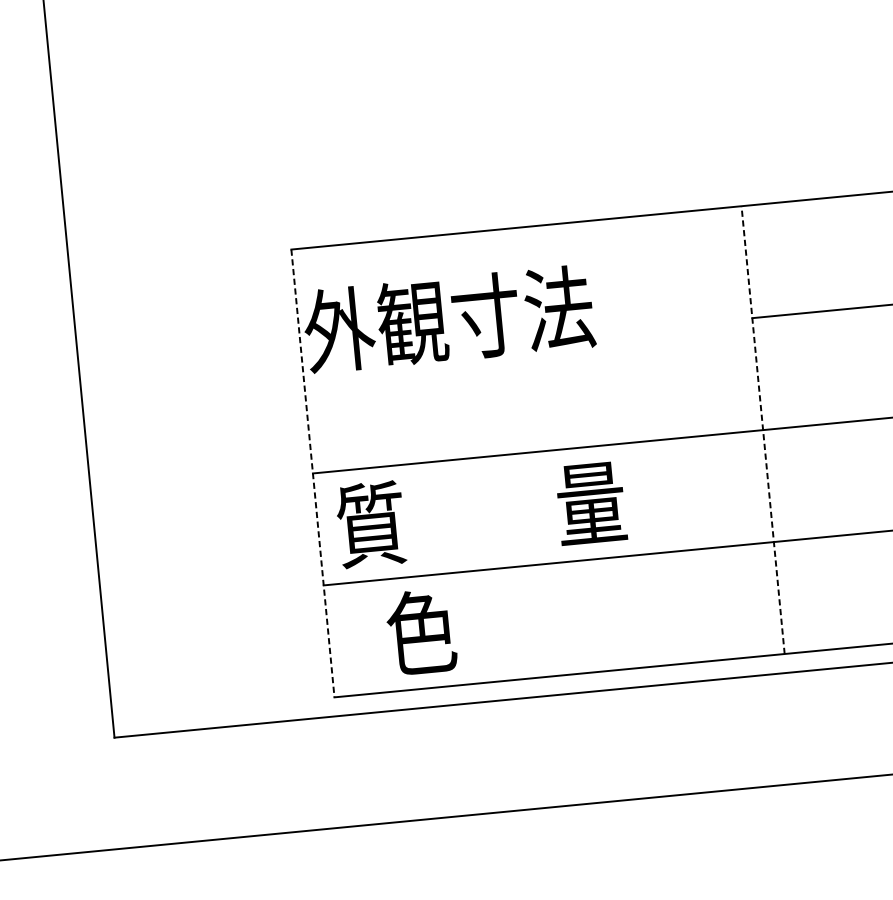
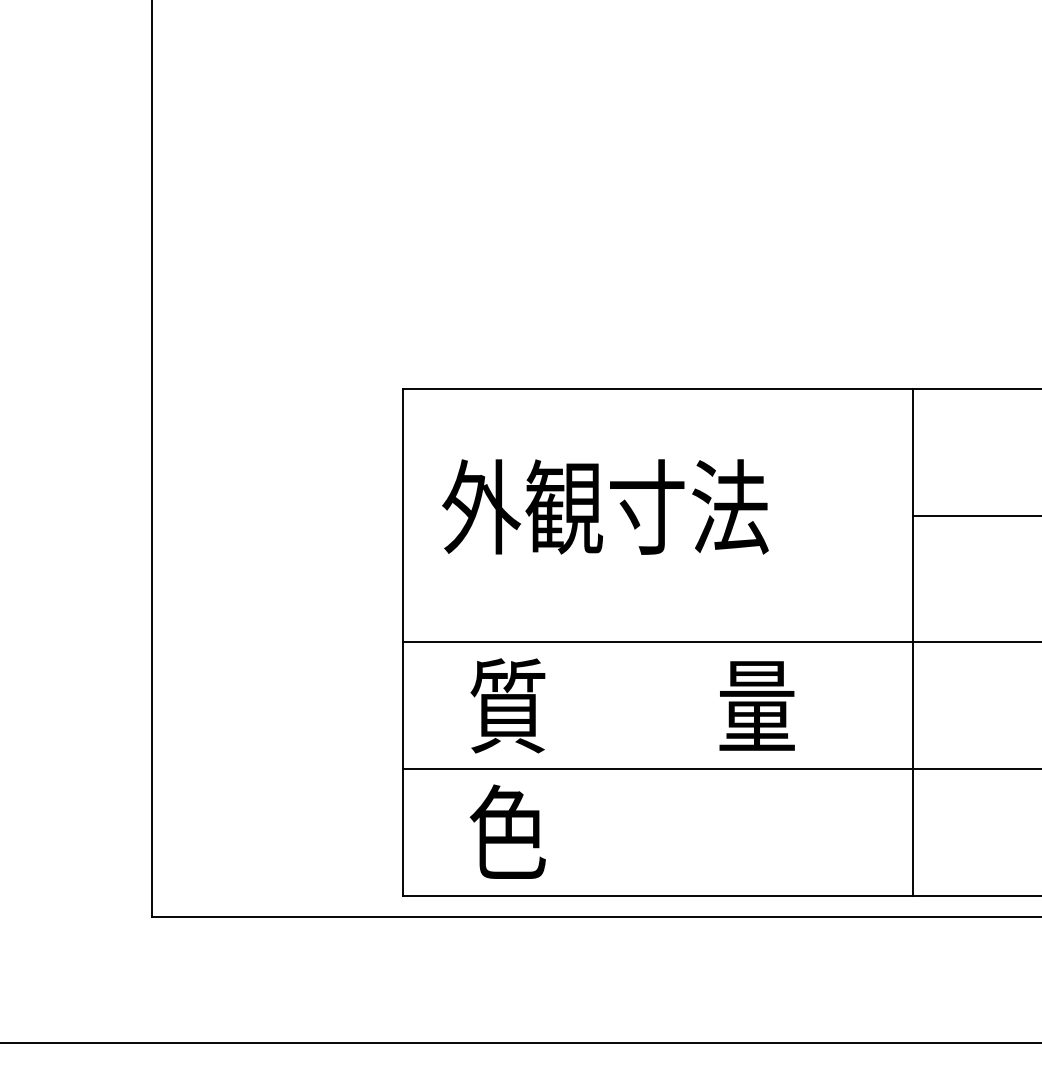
text: (448, 318) -> (605, 506), moved
line: (762, 430) -> (912, 642), dashed -> solid
line: (313, 473) -> (403, 642), dashed -> solid
text: (481, 513) -> (632, 705), moved

